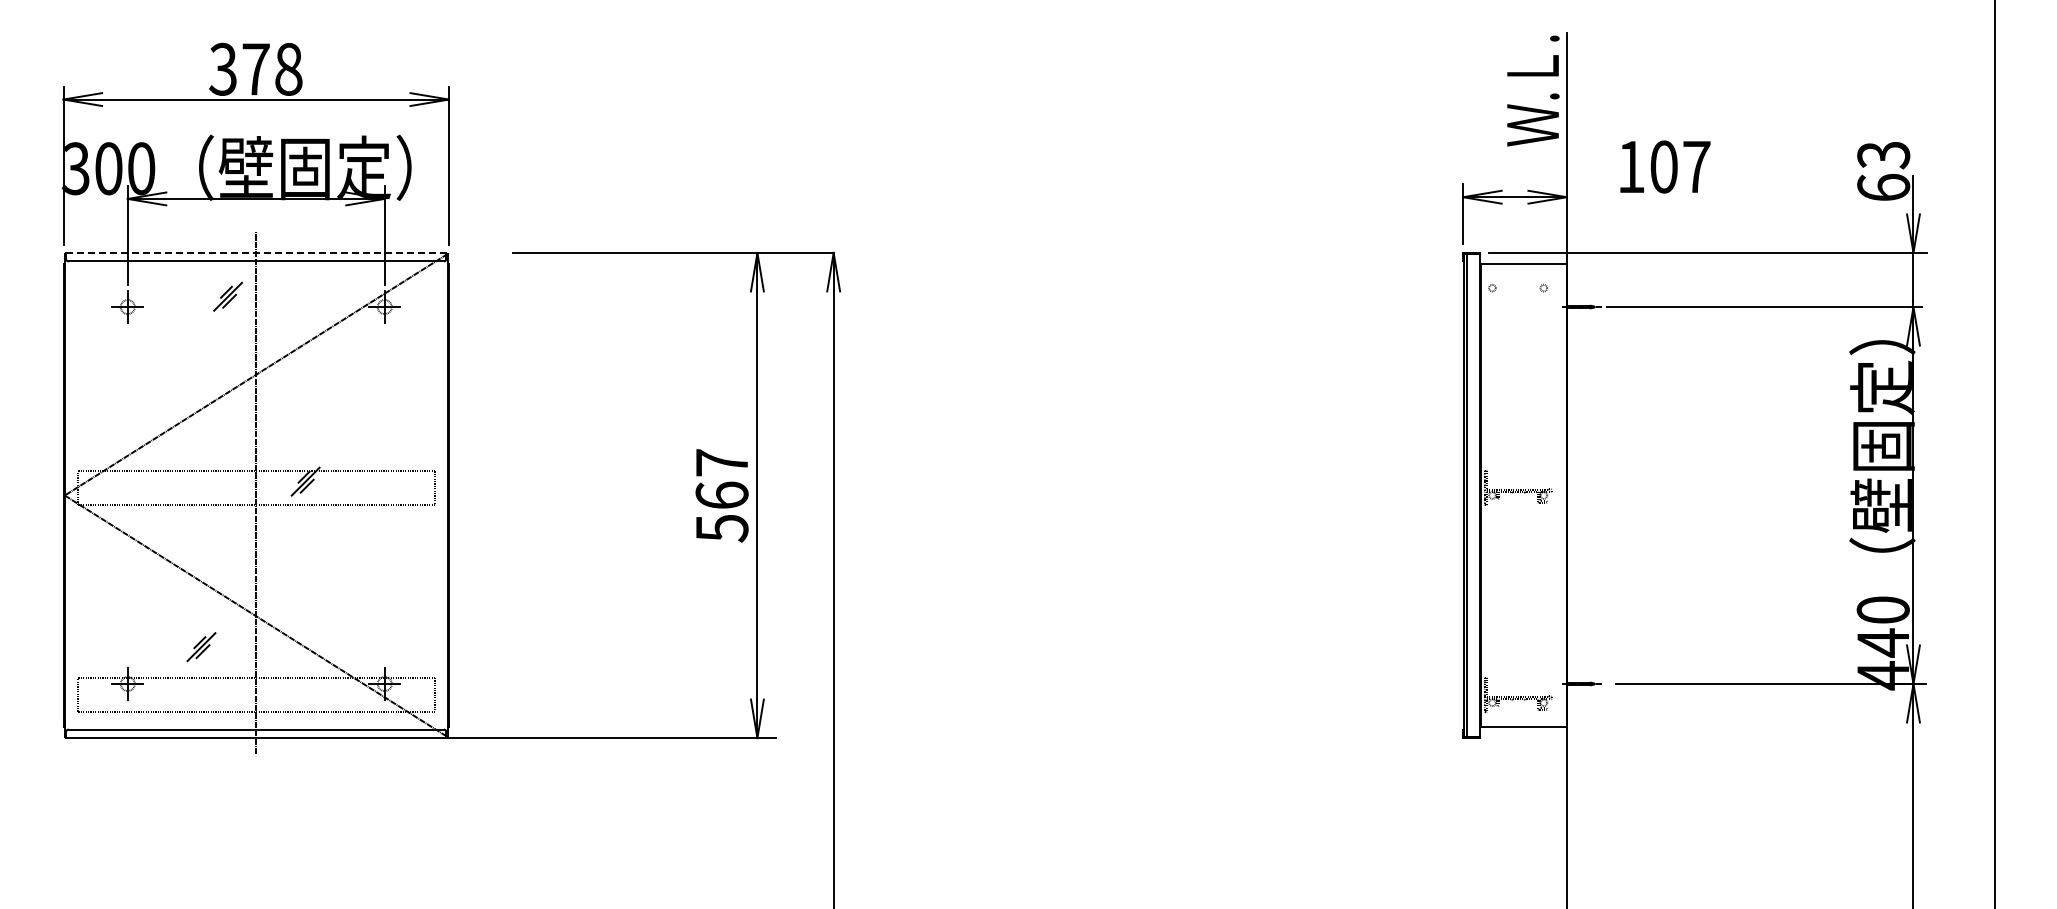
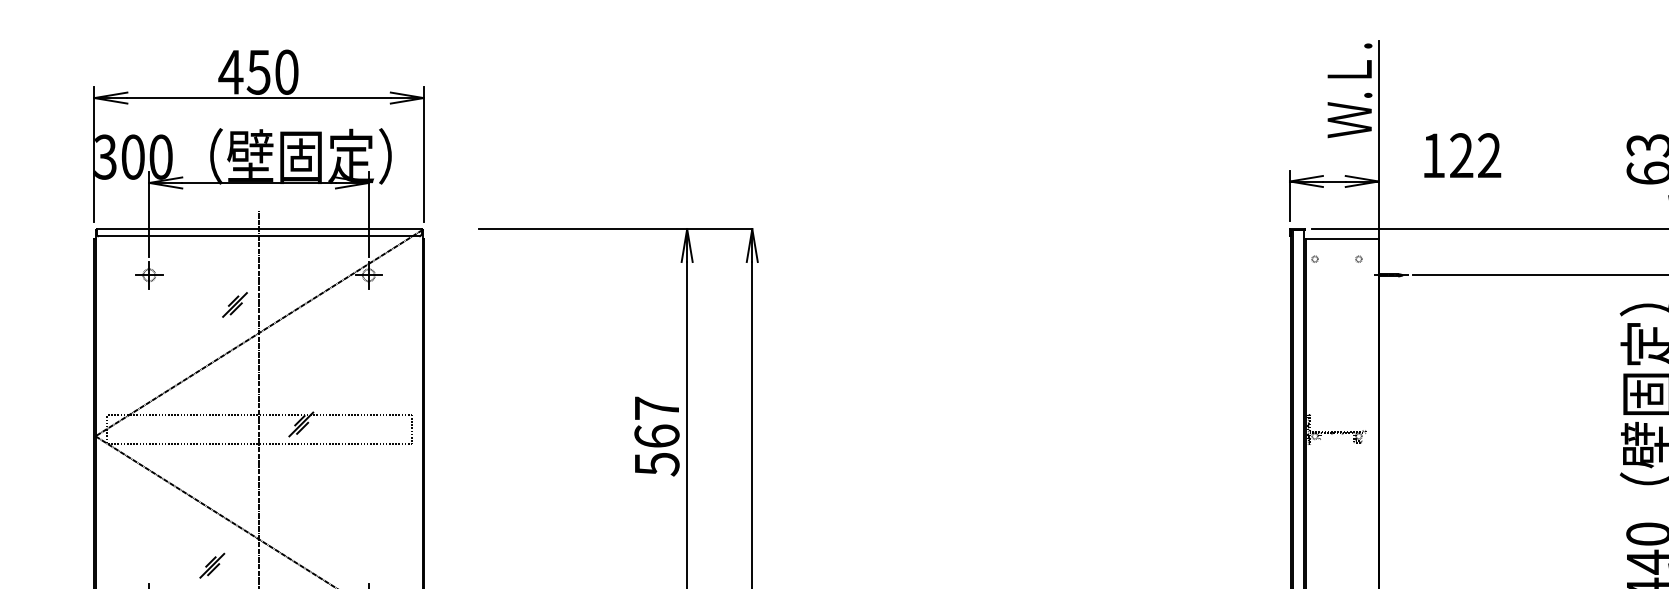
text: (255, 68) -> (258, 71), 378 -> 450
text: (1680, 166) -> (1475, 155), 107 -> 122
line: (256, 252) -> (259, 228), dashed -> solid
part: (227, 296) -> (234, 304), moved

